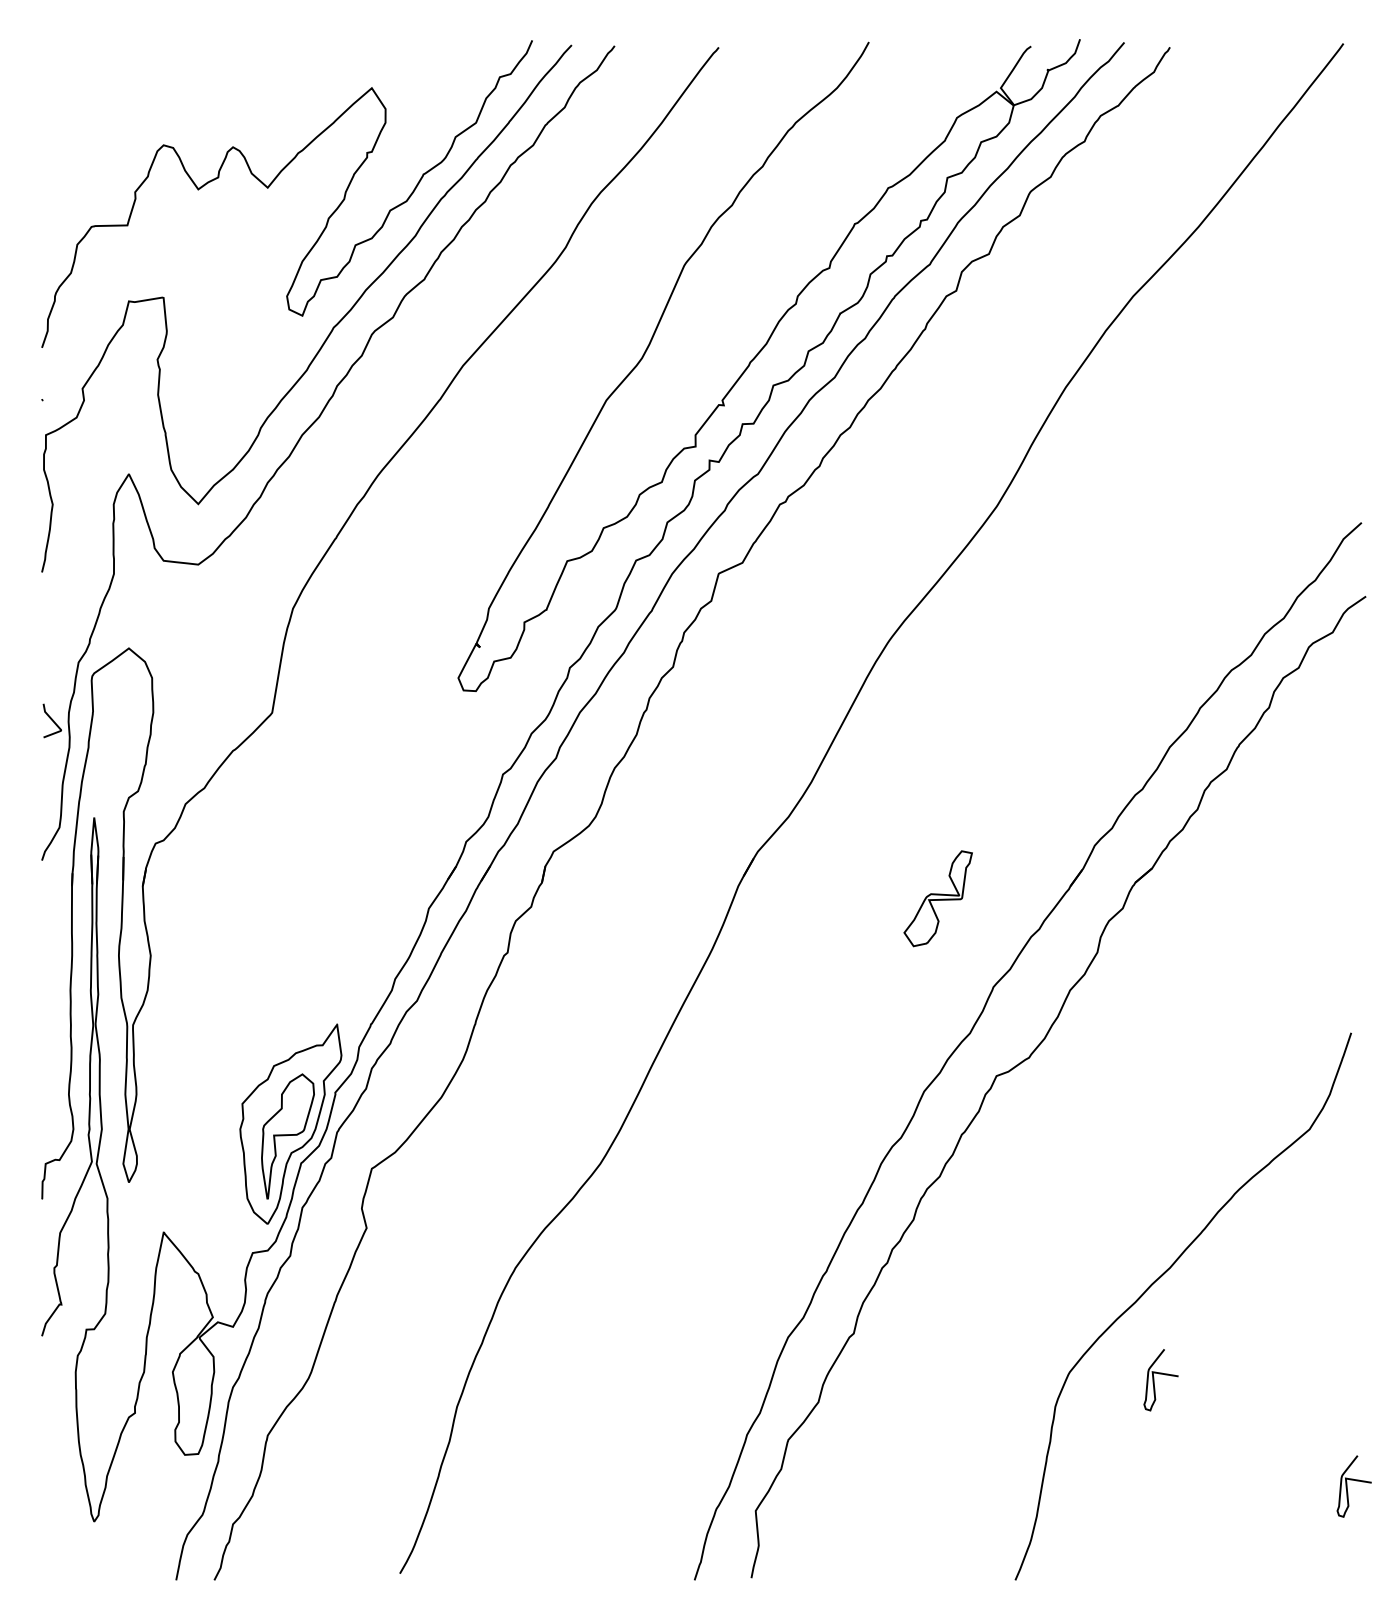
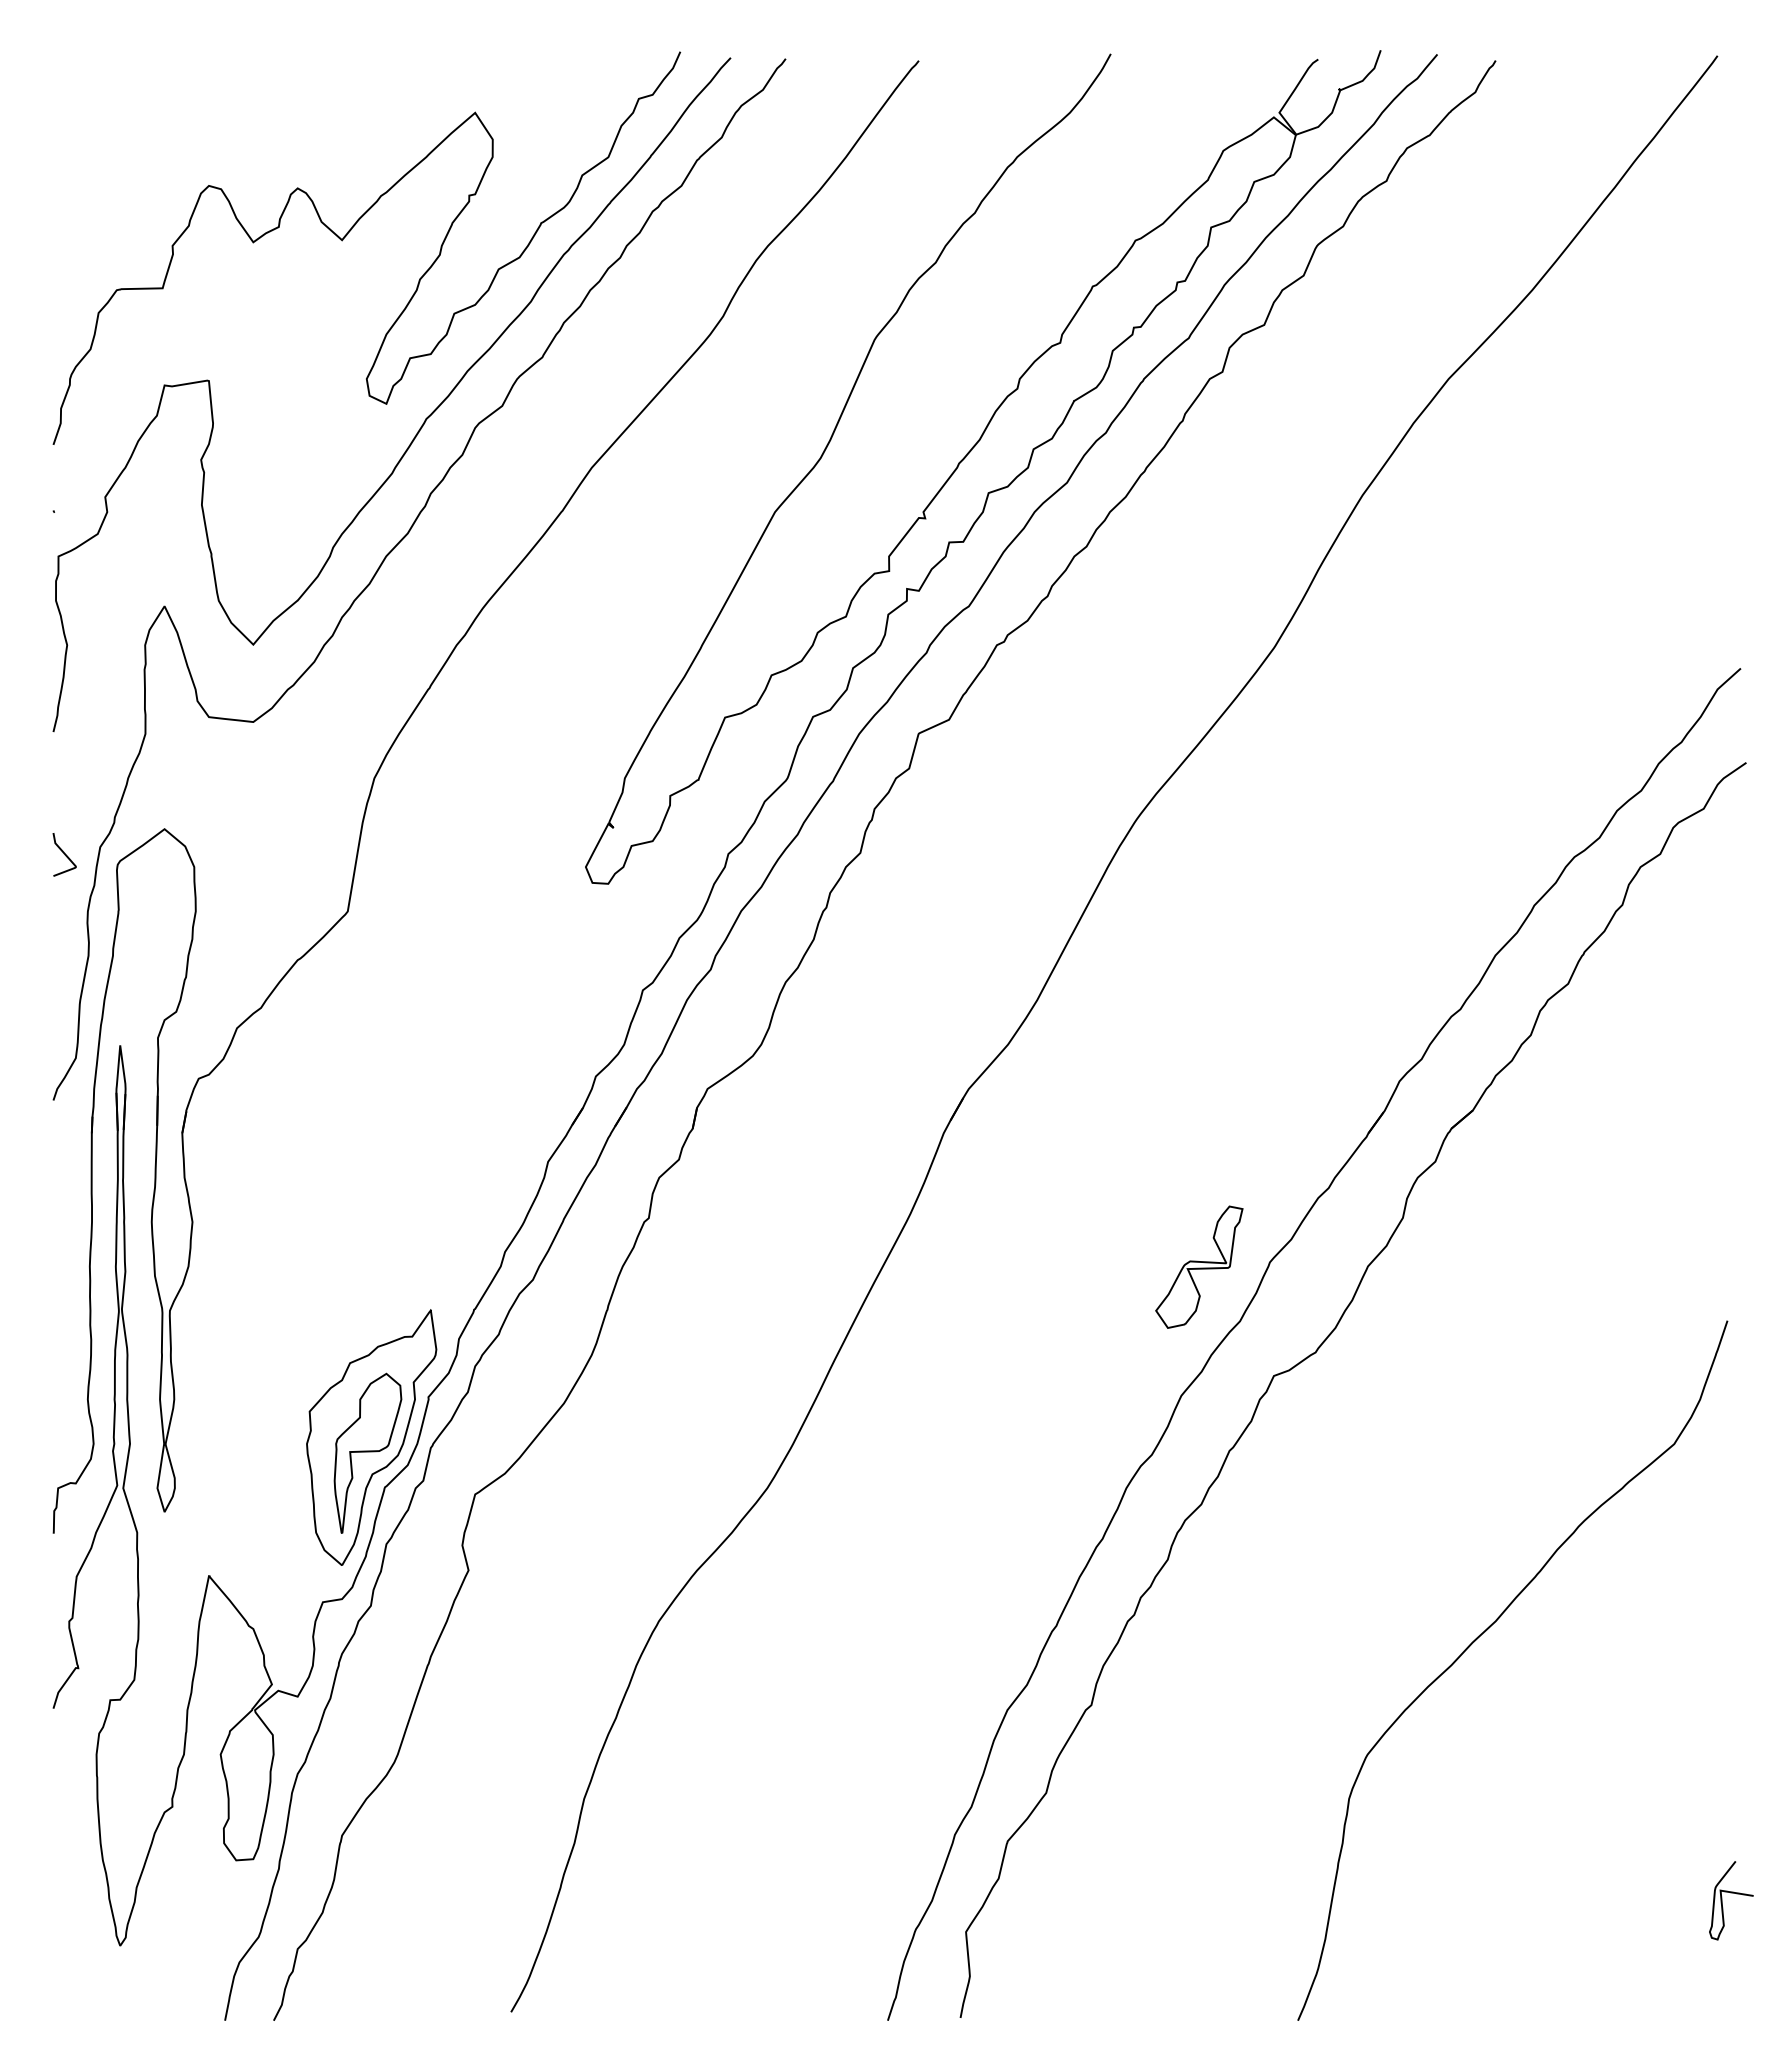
curve: (52, 720) -> (64, 854), moved
part: (938, 898) -> (1199, 1266), moved
curve: (1161, 1374) -> (1484, 1757), removed

